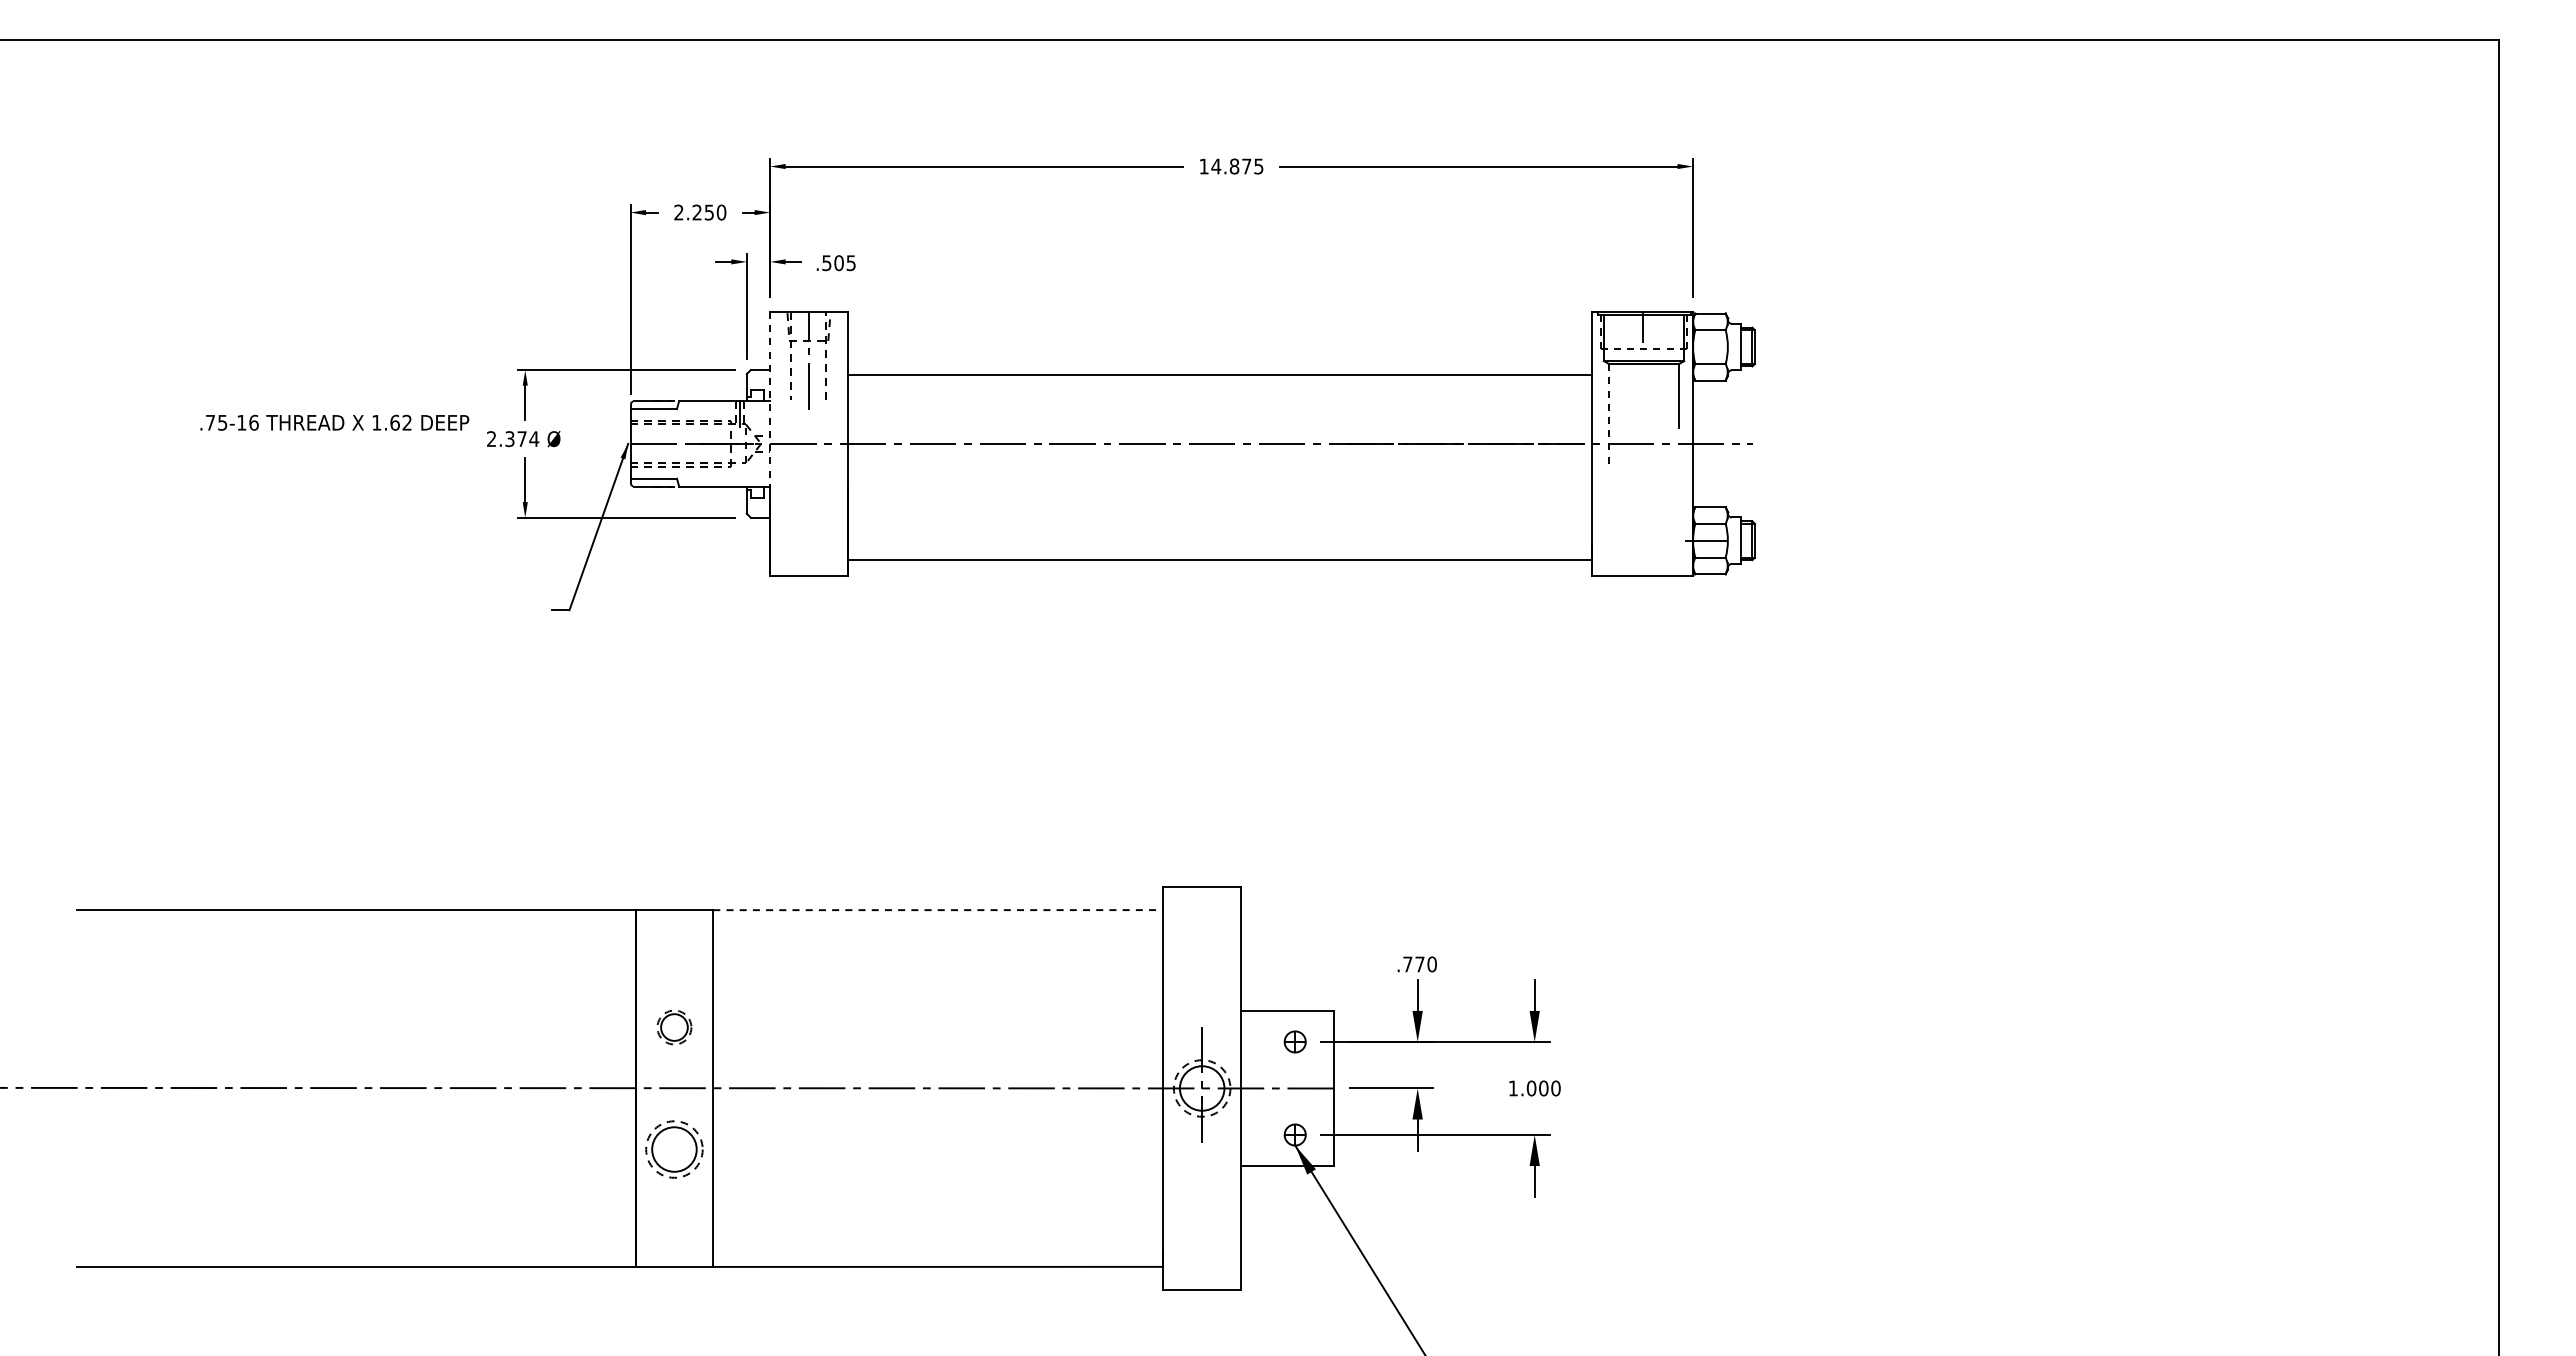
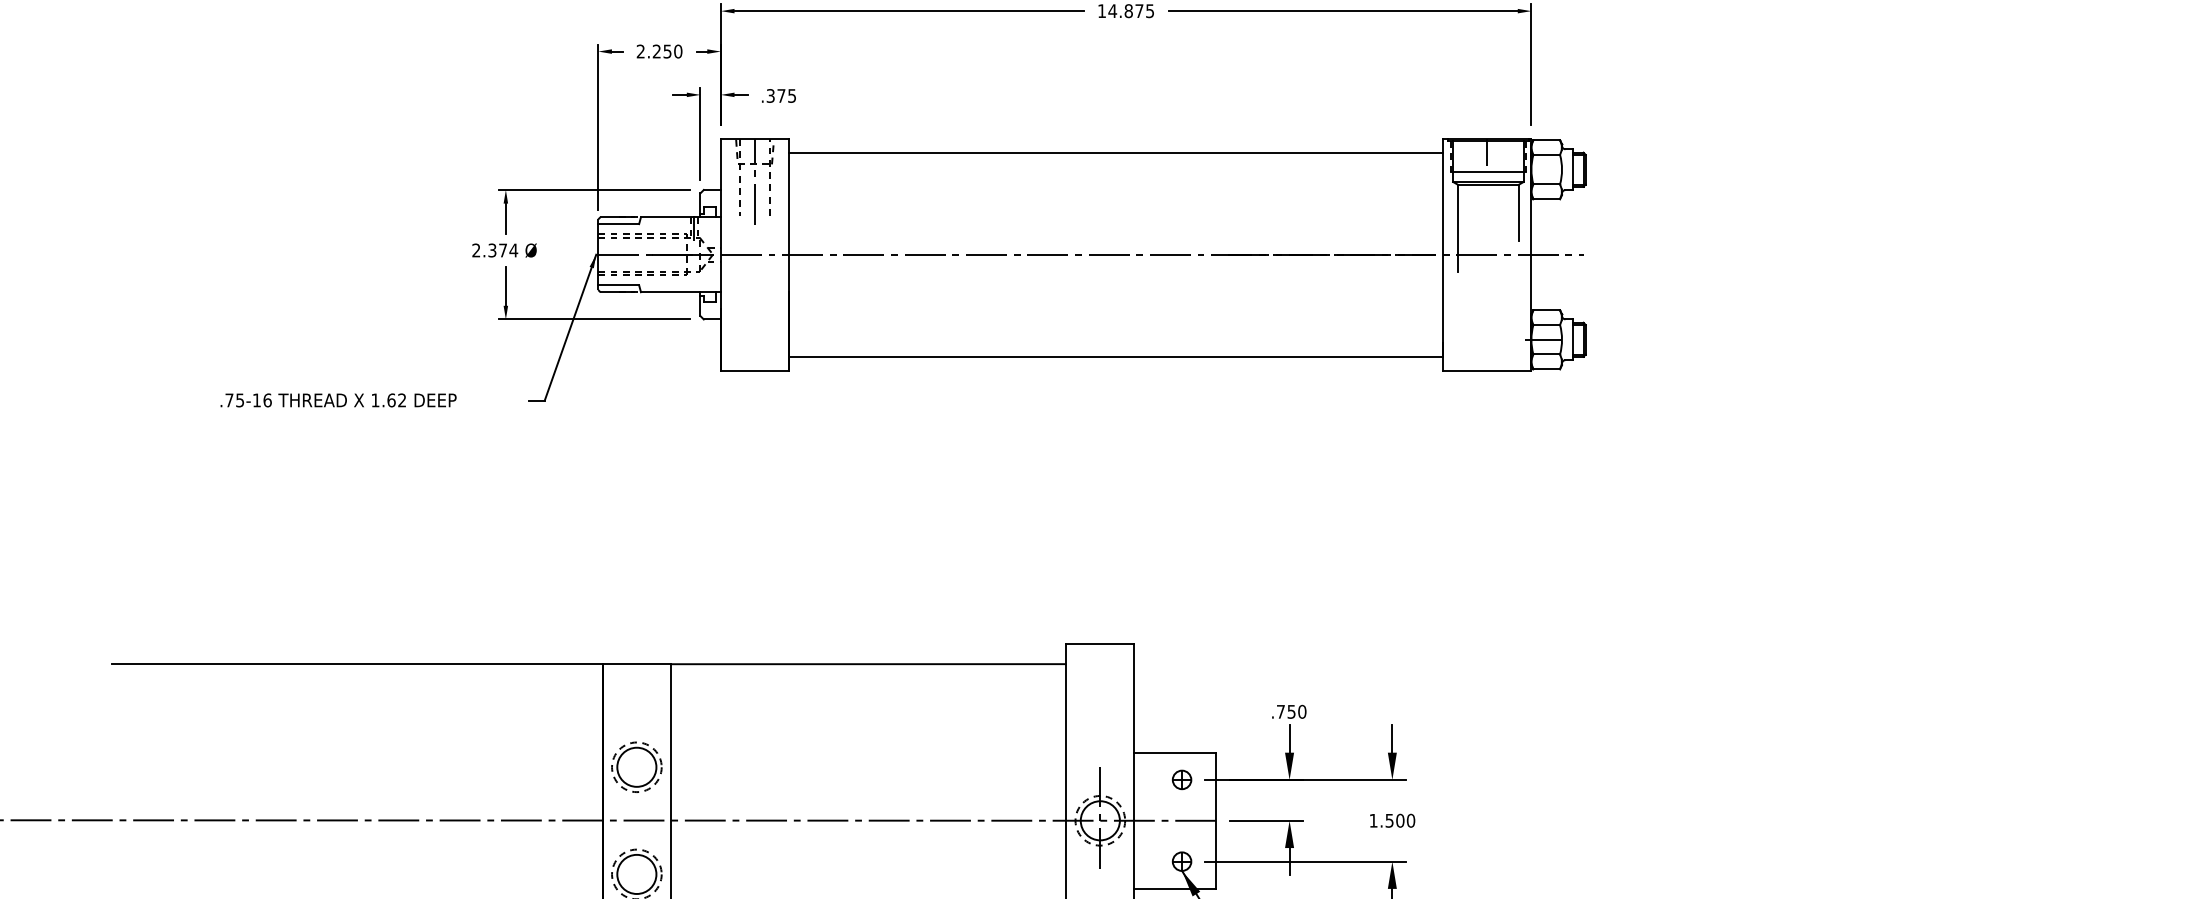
text: (832, 263) -> (775, 96), .505 -> .375
line: (1644, 349) -> (1488, 171), dashed -> solid
line: (1219, 374) -> (1115, 152), moved
line: (770, 399) -> (721, 215), dashed -> solid
line: (1609, 414) -> (1458, 228), dashed -> solid
text: (334, 422) -> (338, 400), moved
line: (937, 910) -> (867, 664), dashed -> solid
text: (1419, 964) -> (1291, 711), .770 -> .750
part: (674, 1027) -> (636, 767), size x1.67
text: (1531, 1088) -> (1389, 820), 1.000 -> 1.500

